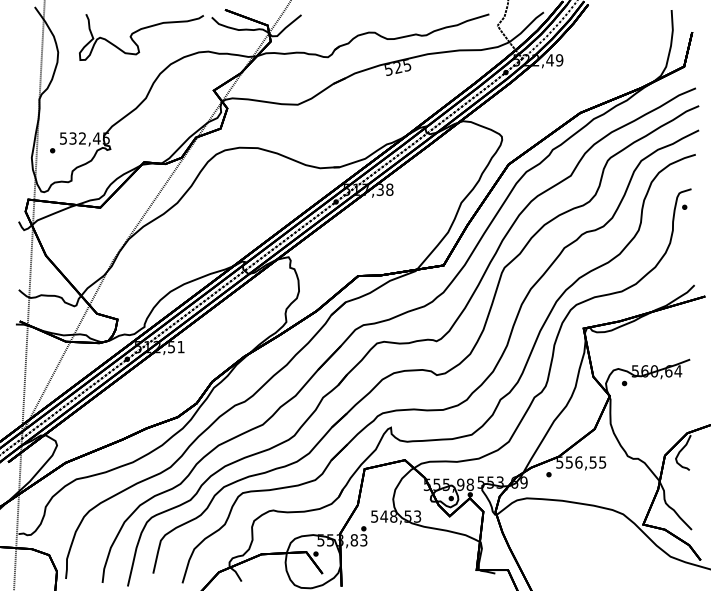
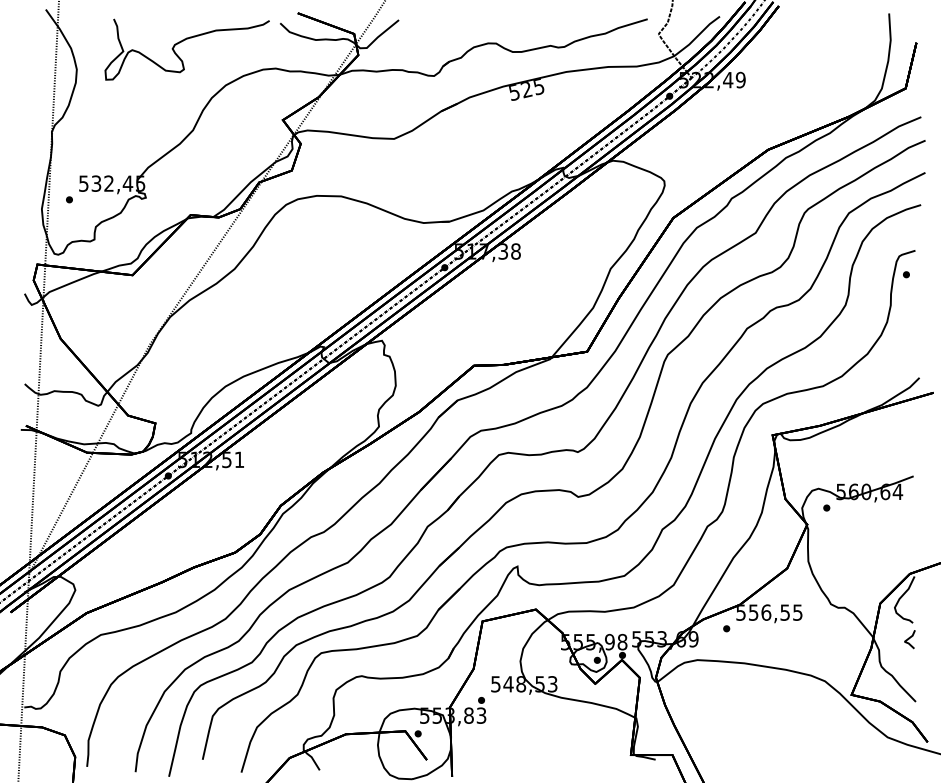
line: (687, 482) -> (909, 639), added

